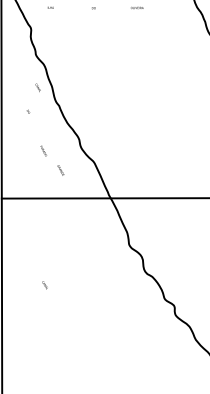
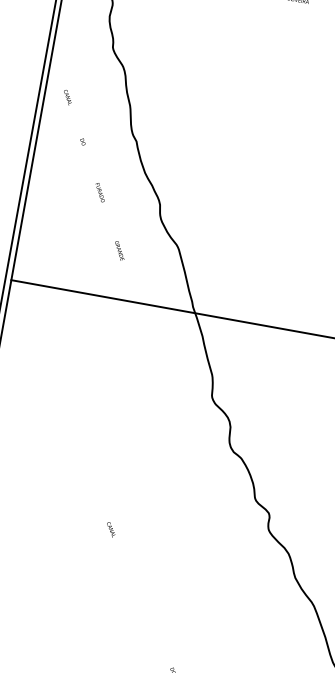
text: (37, 87) -> (66, 96), moved
text: (43, 150) -> (100, 191), moved
text: (44, 285) -> (110, 529), moved

